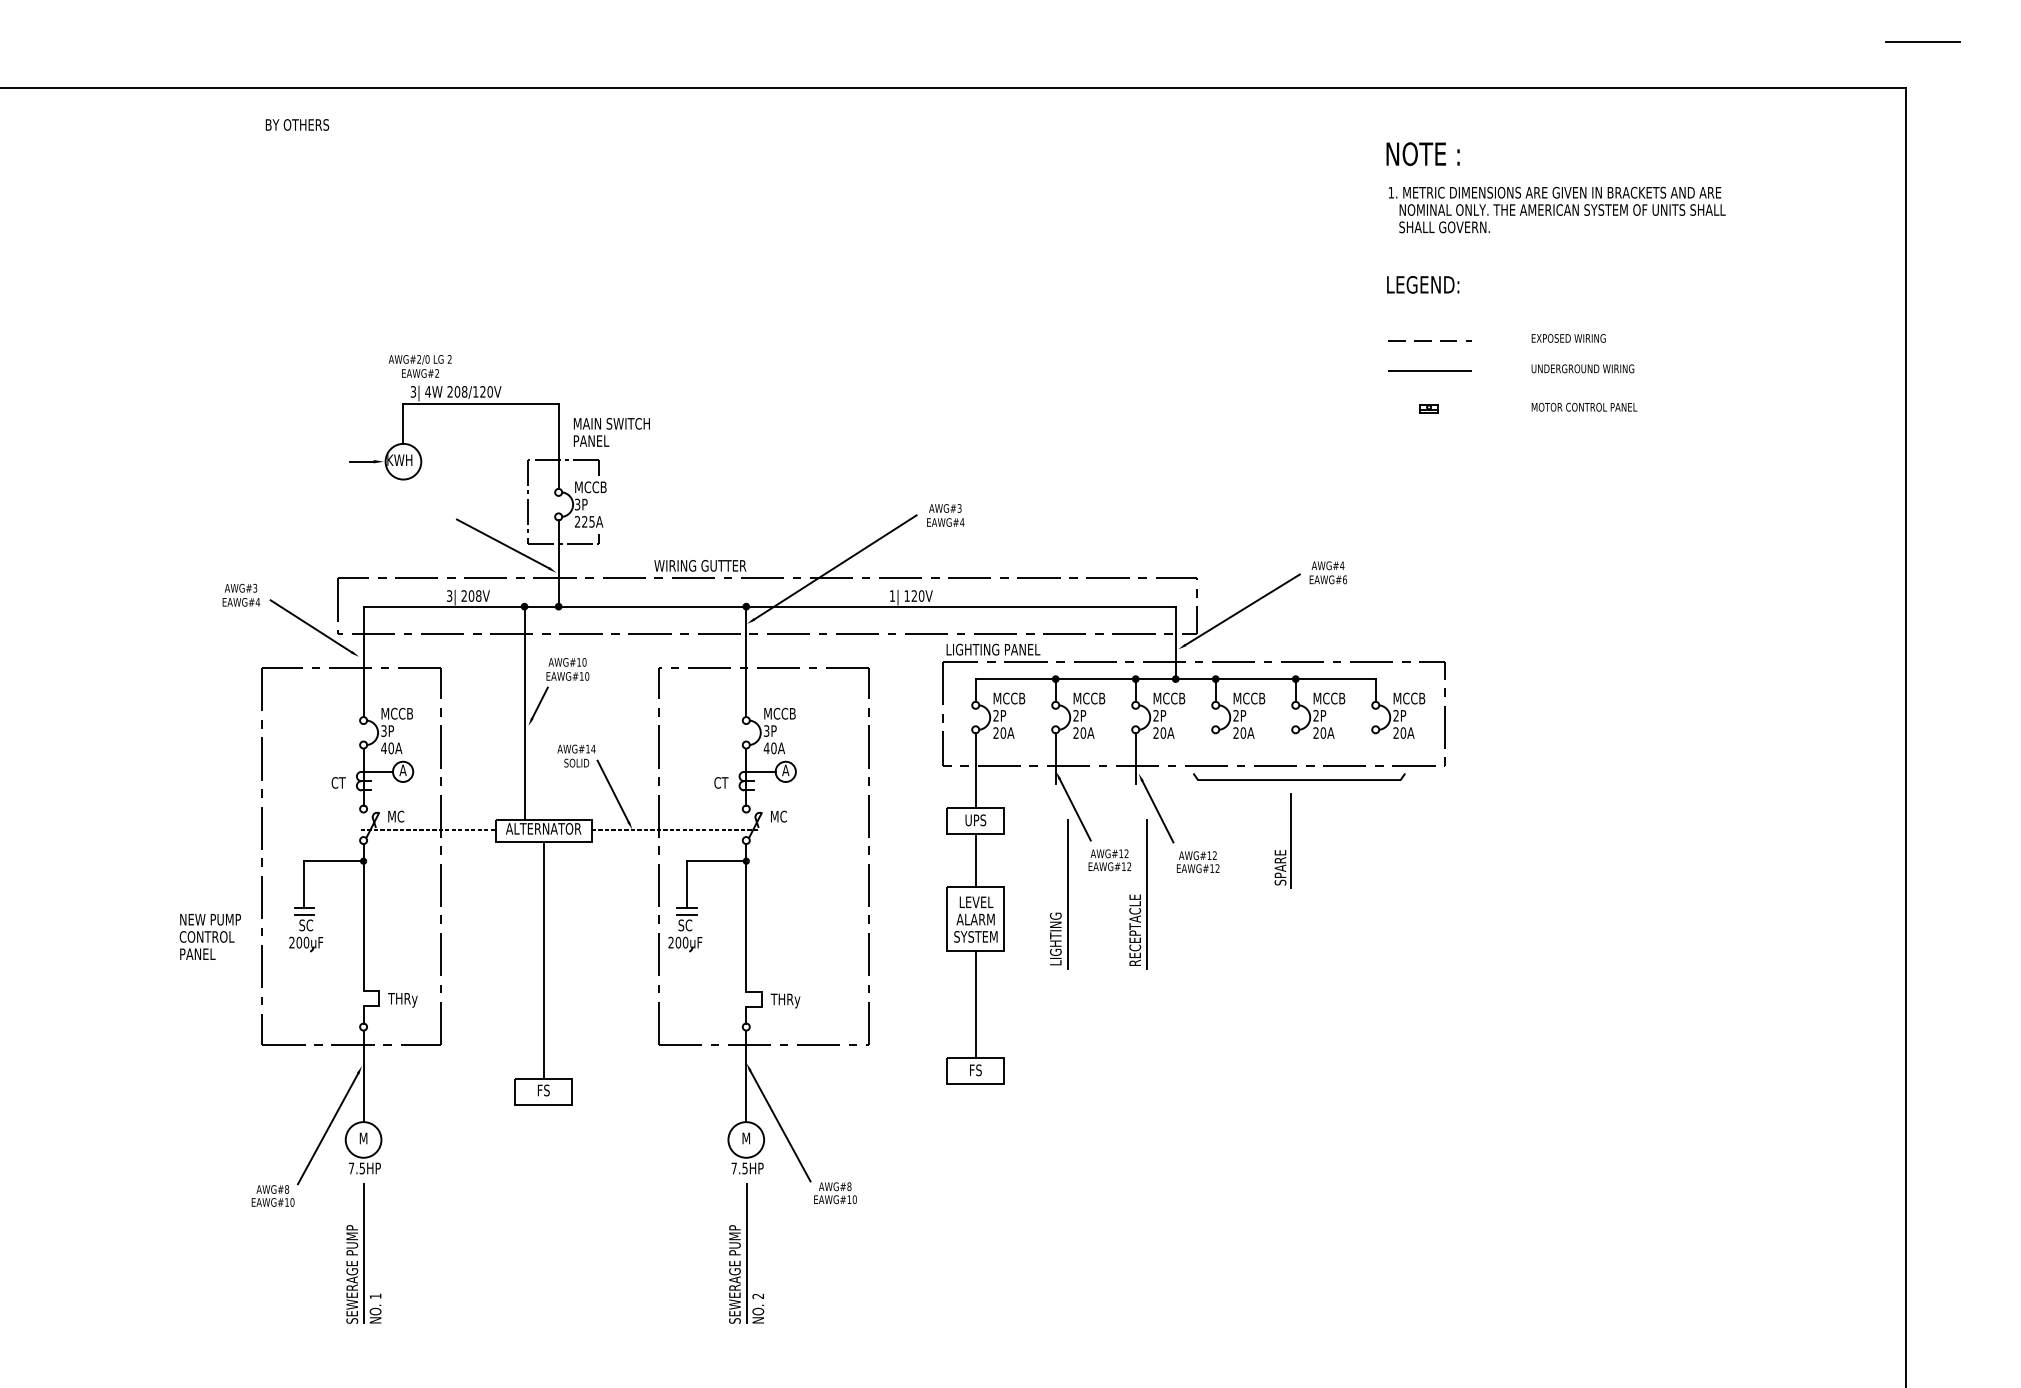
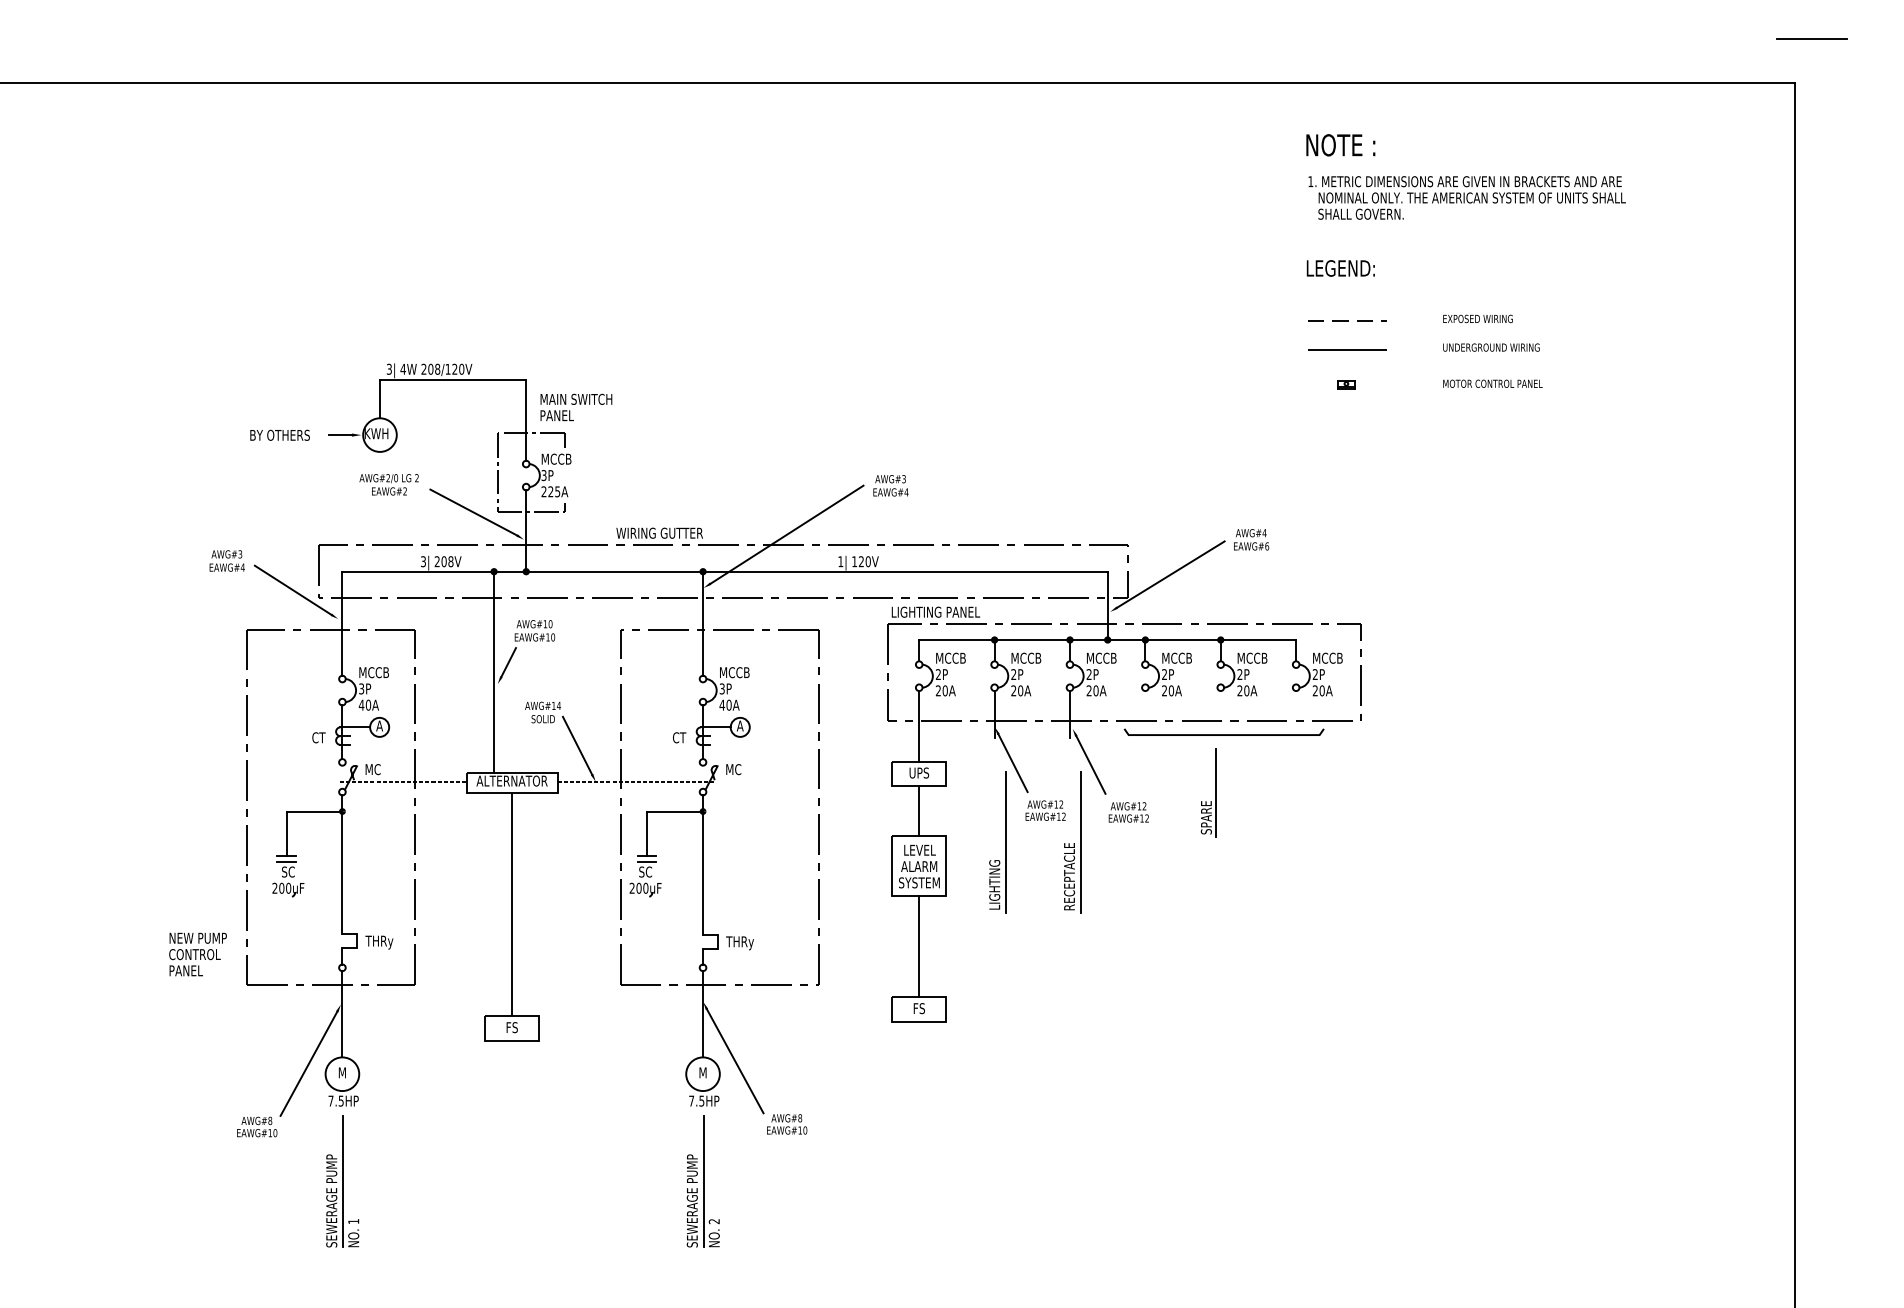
text: (297, 124) -> (280, 434), moved
text: (419, 366) -> (388, 484), moved
text: (209, 936) -> (197, 954), moved

